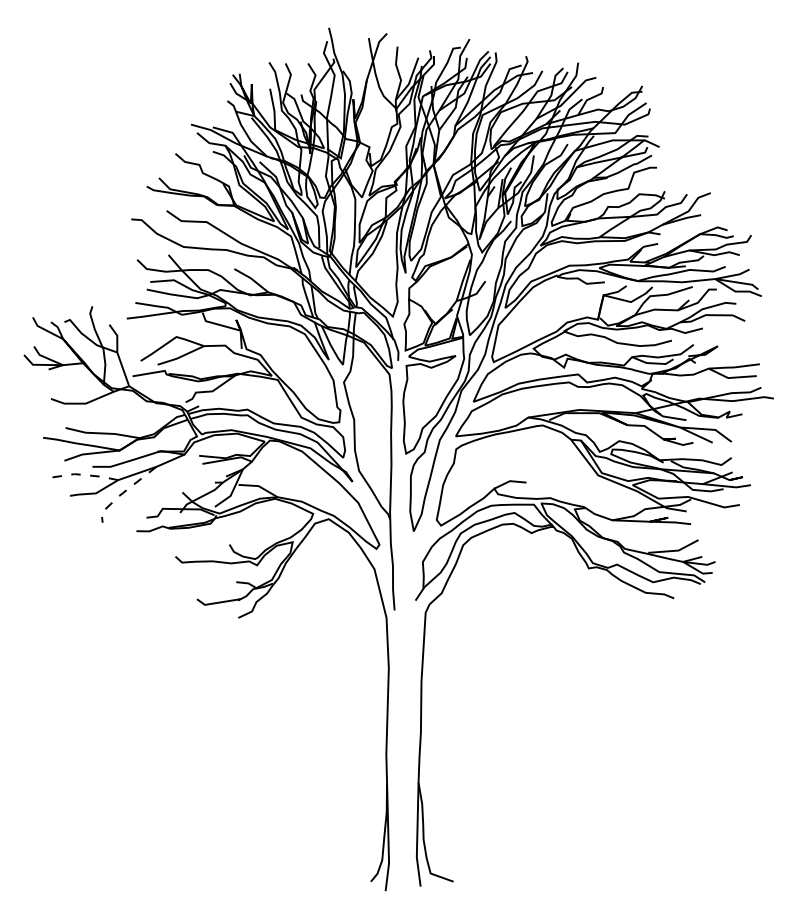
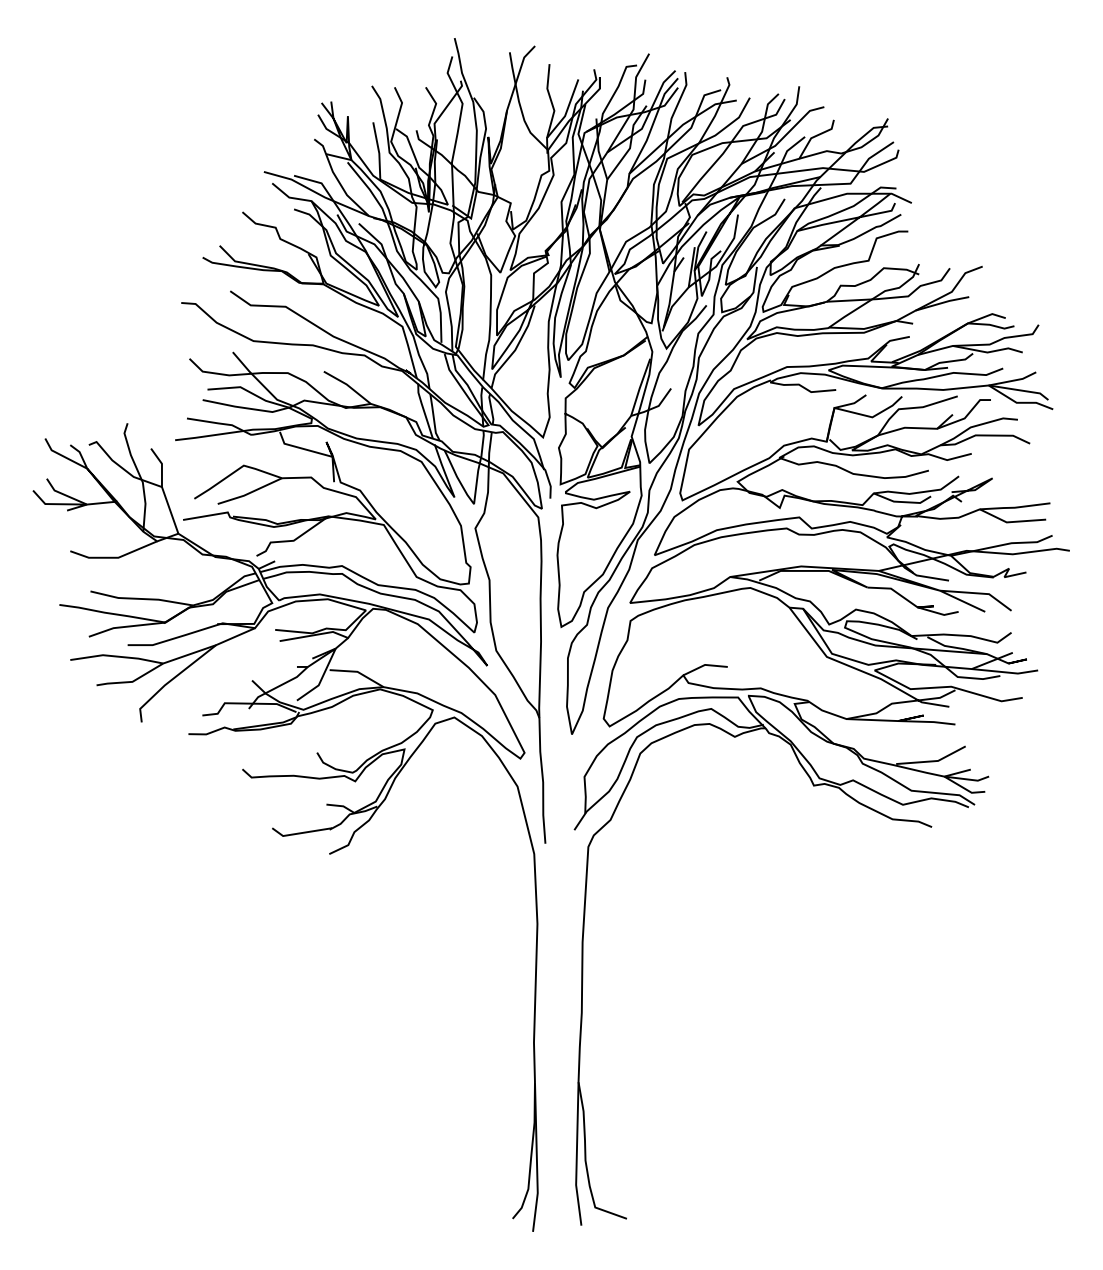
line: (84, 475) -> (116, 656), dashed -> solid
line: (123, 493) -> (170, 681), dashed -> solid

